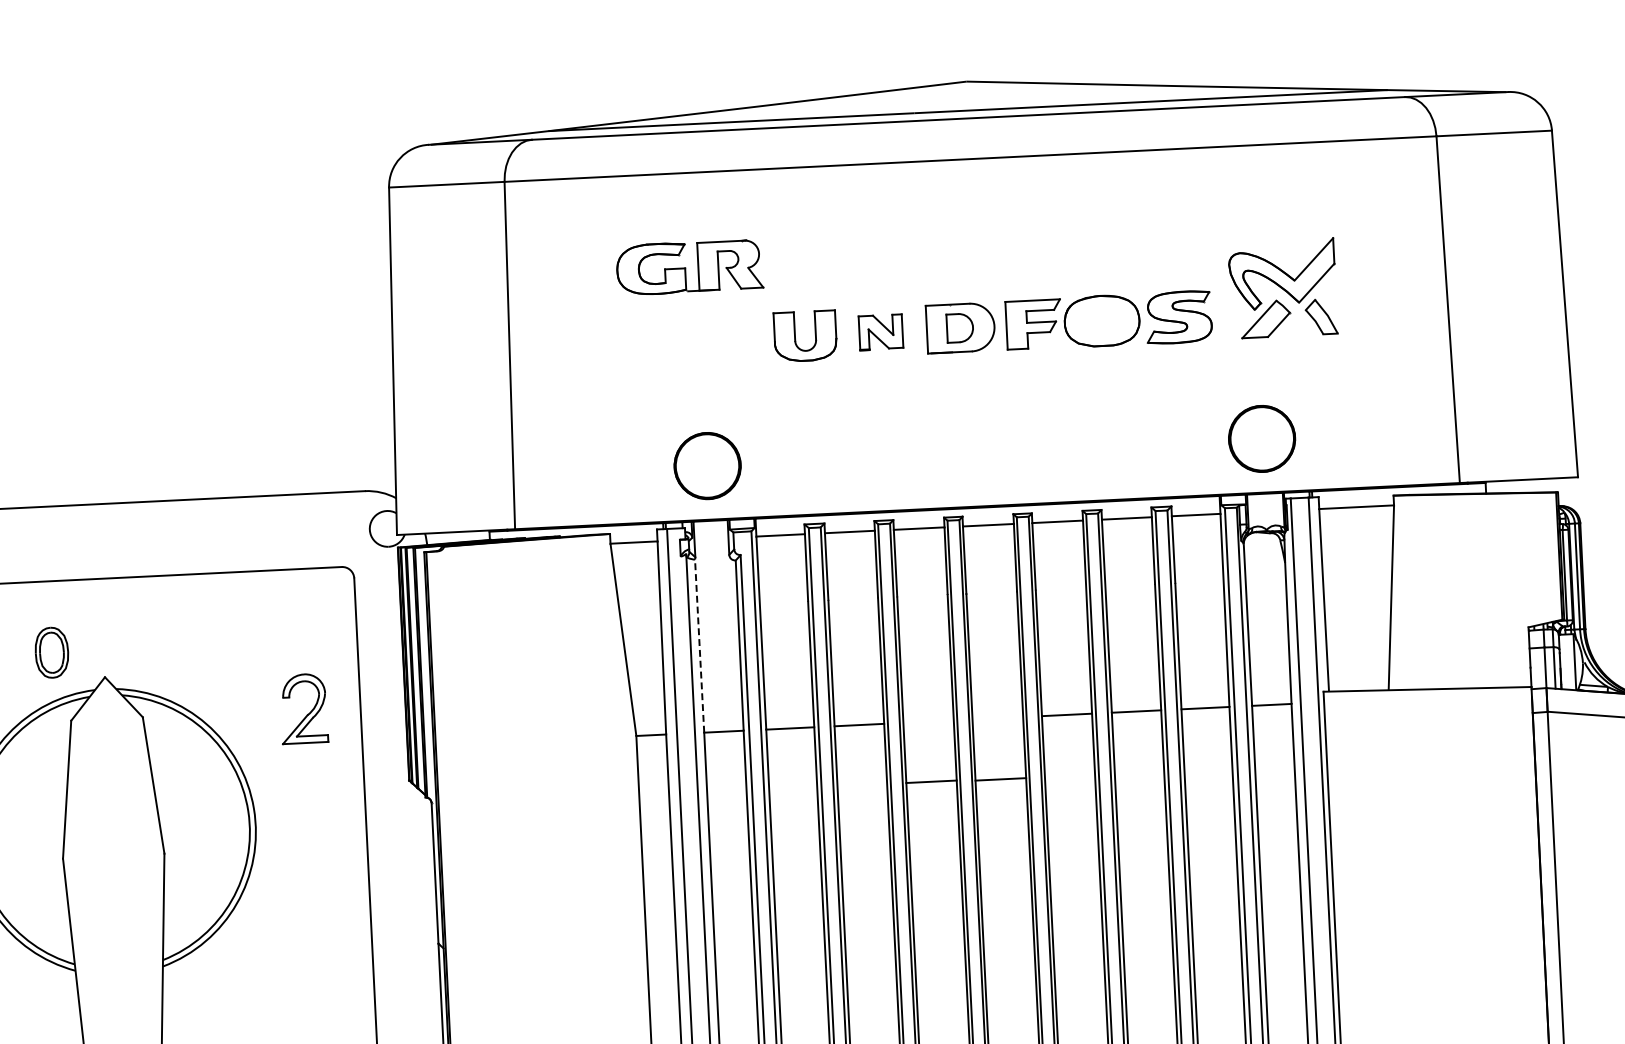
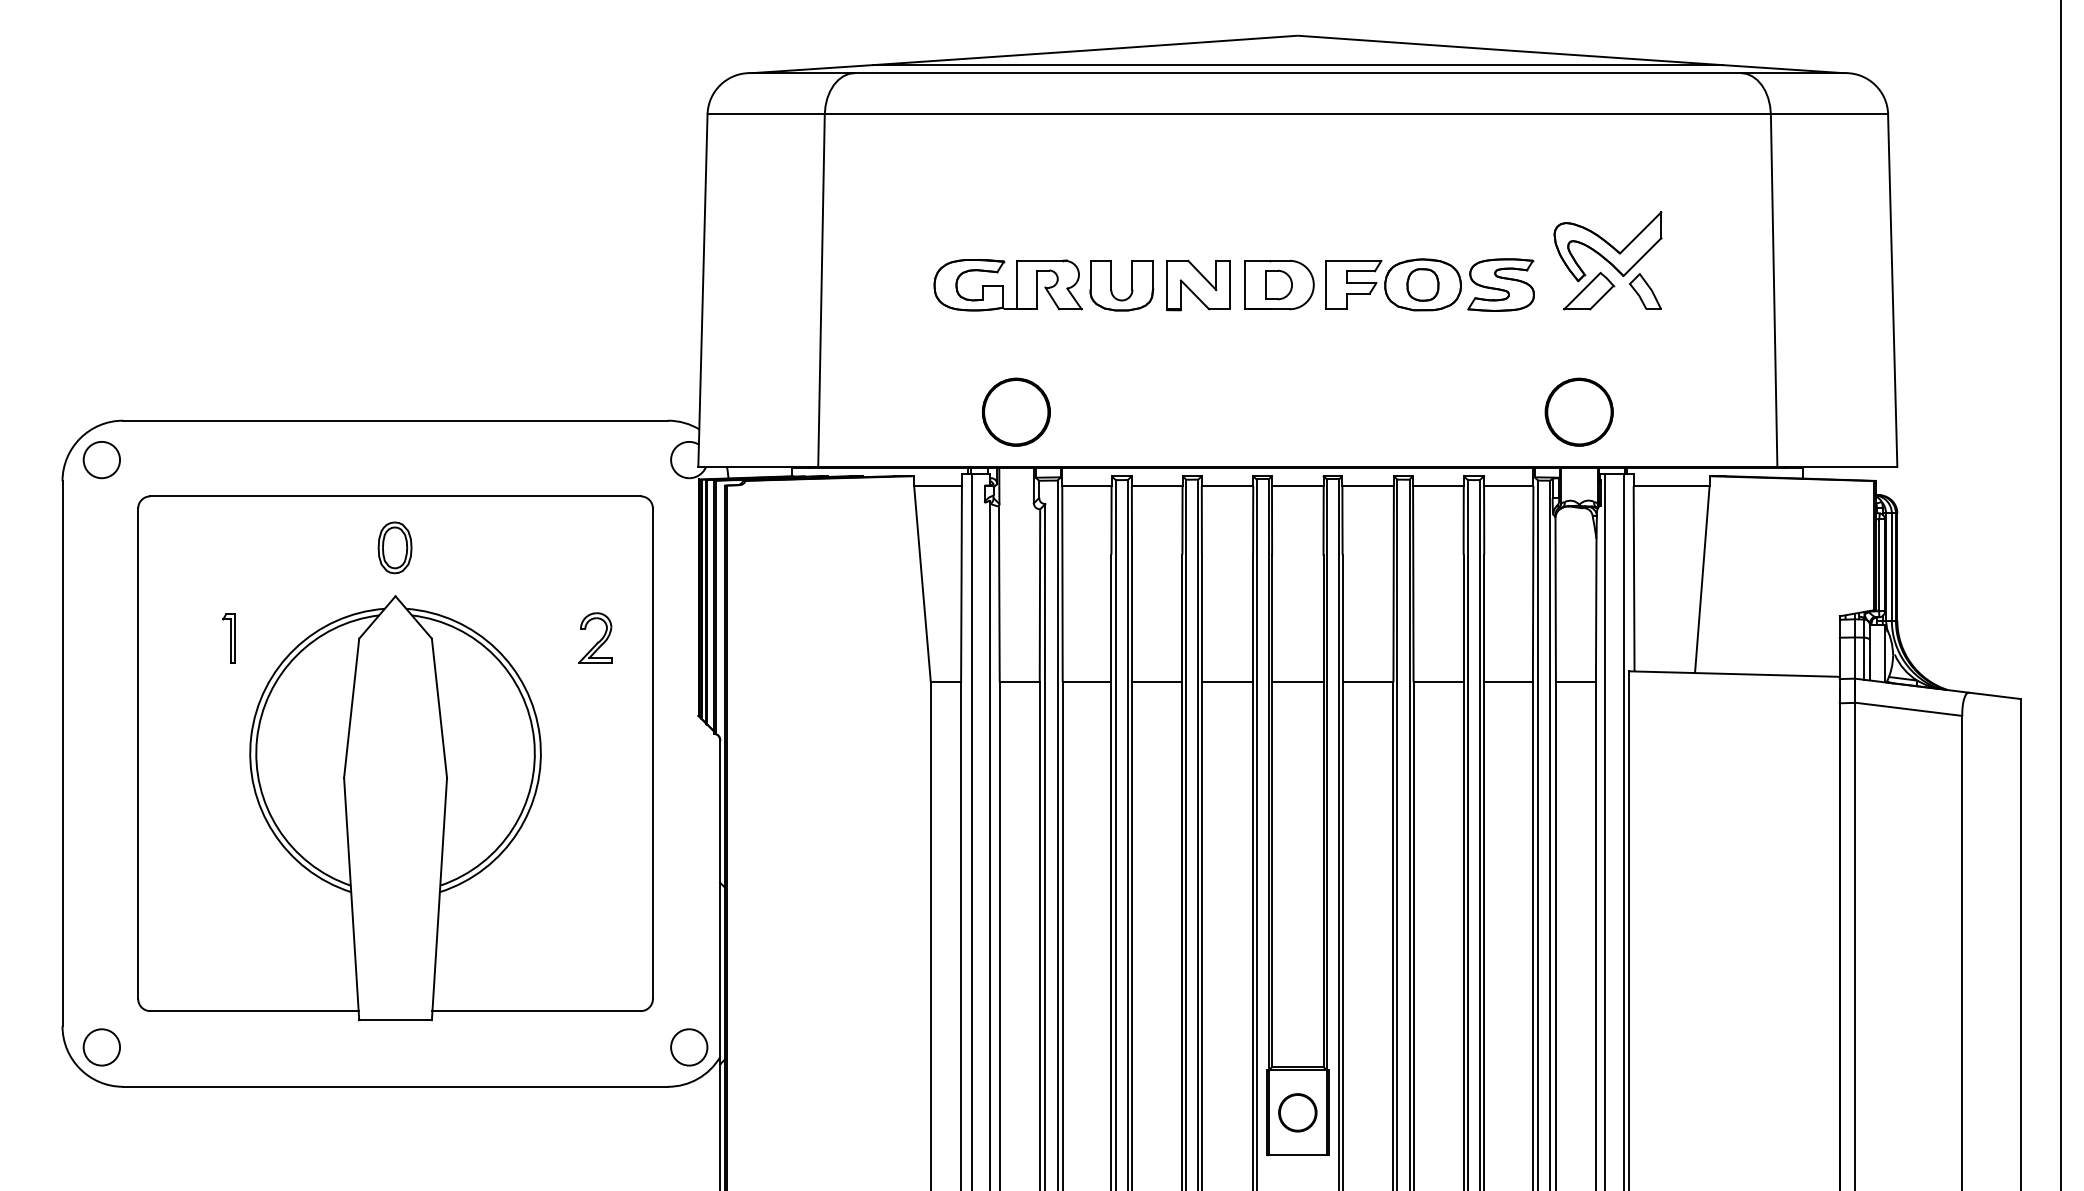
part: (689, 267) -> (1007, 285), moved
part: (1101, 320) -> (1422, 284), added
part: (880, 332) -> (1198, 285), size x1.43
line: (699, 645) -> (999, 593), dashed -> solid
part: (51, 652) -> (394, 547), moved
part: (303, 708) -> (595, 637), size x0.71
line: (1000, 779) -> (1297, 682), moved
line: (931, 782) -> (1227, 682), moved

